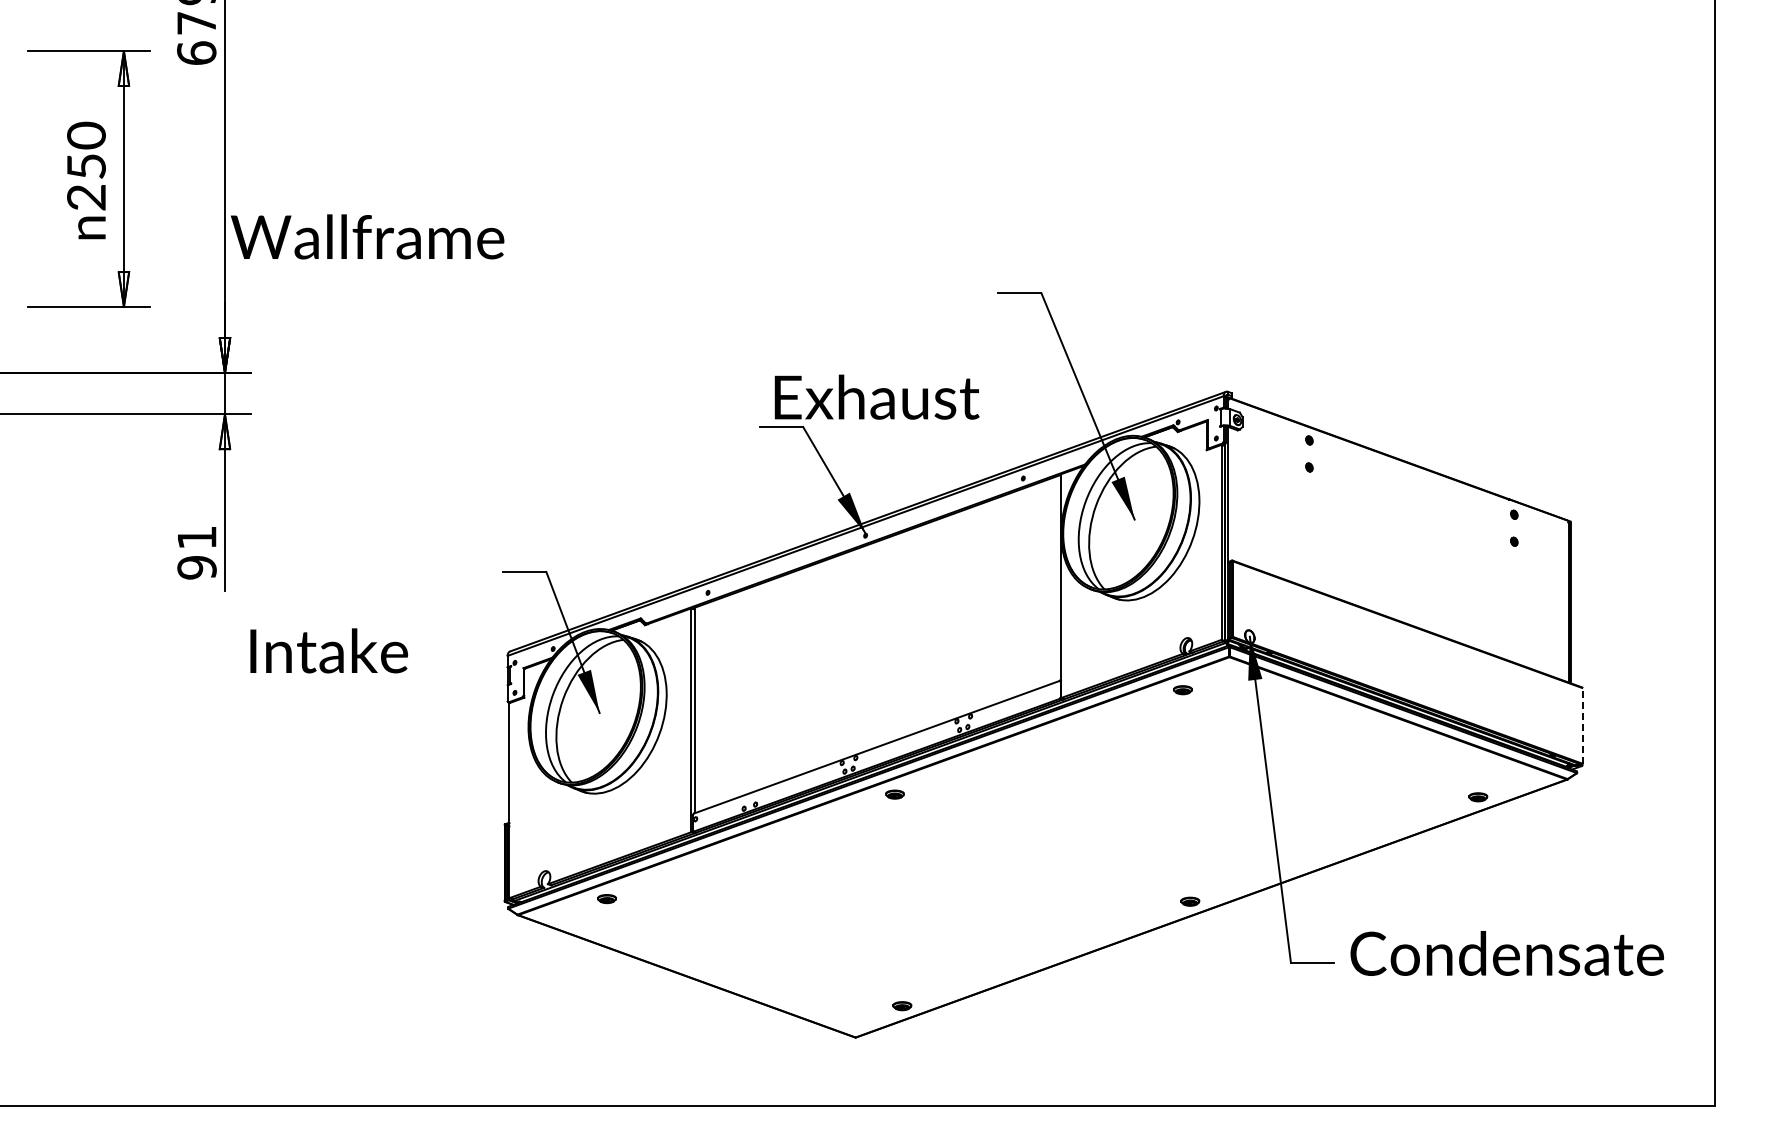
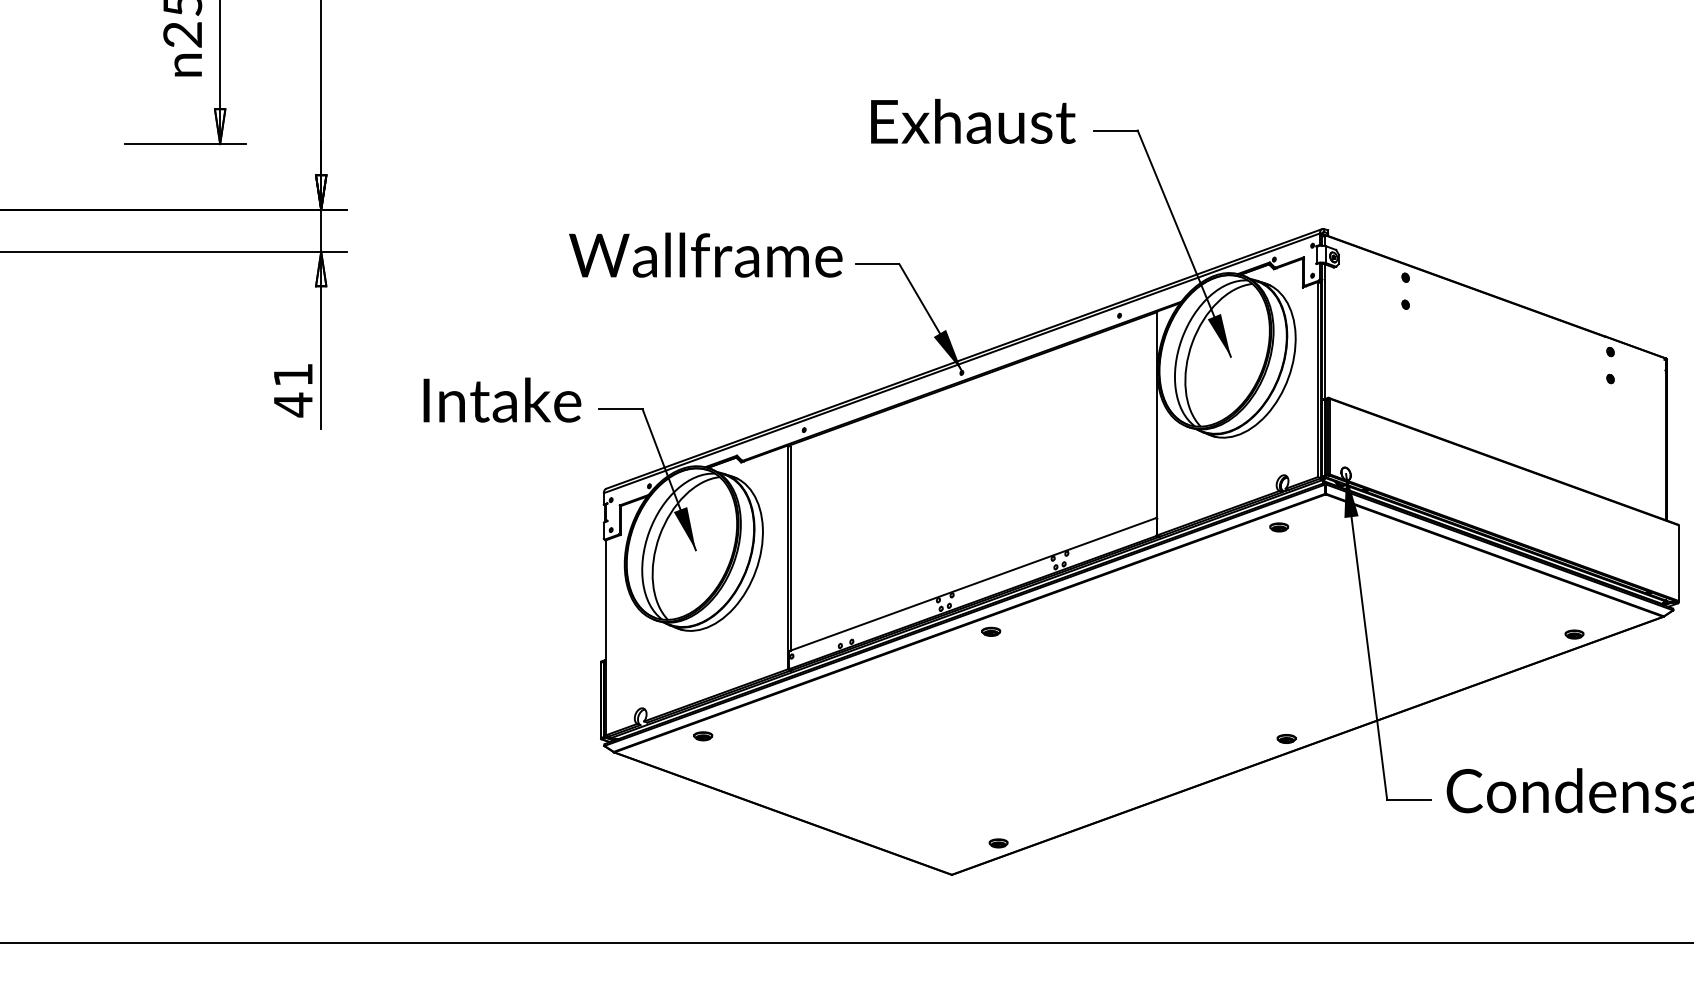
text: (367, 236) -> (705, 254), moved
text: (876, 396) -> (972, 120), moved
text: (196, 567) -> (292, 404), 91 -> 41
text: (328, 650) -> (501, 399), moved
line: (1582, 726) -> (1678, 563), dashed -> solid

